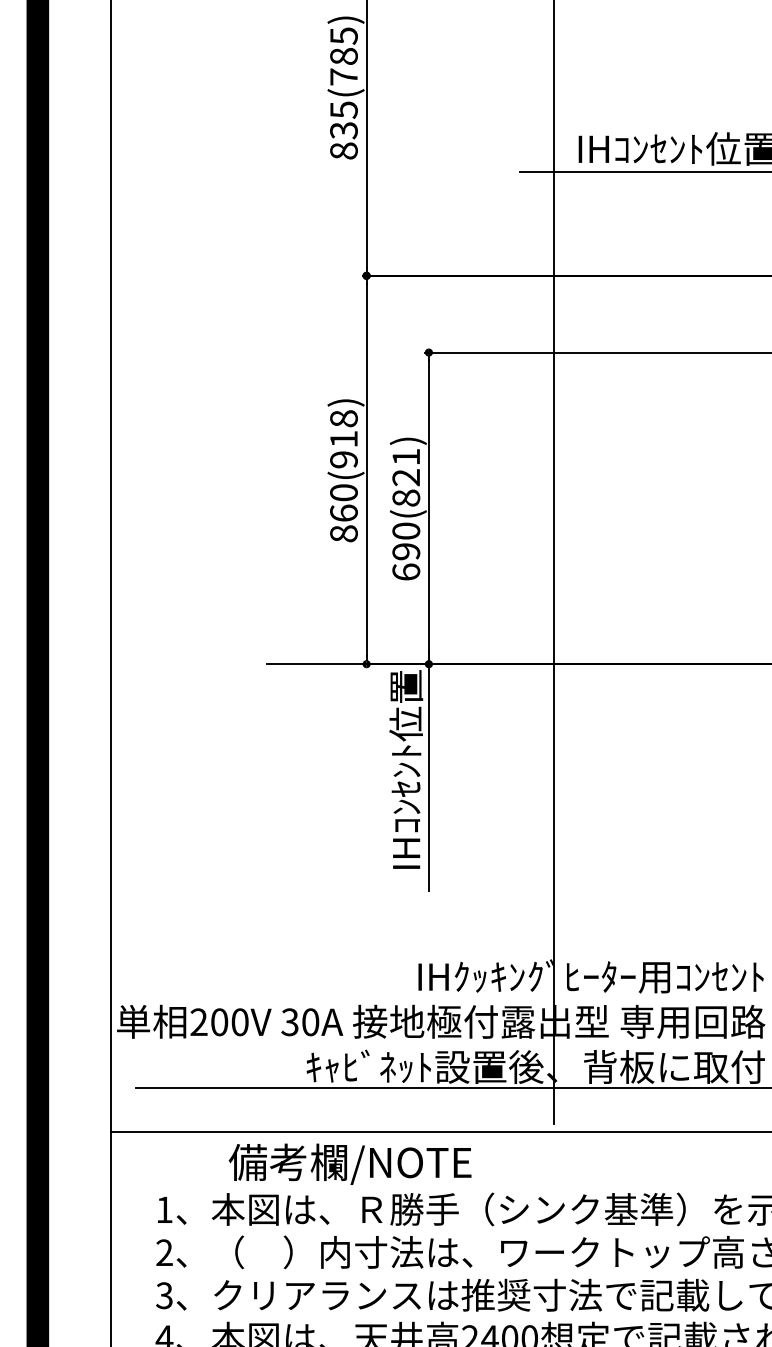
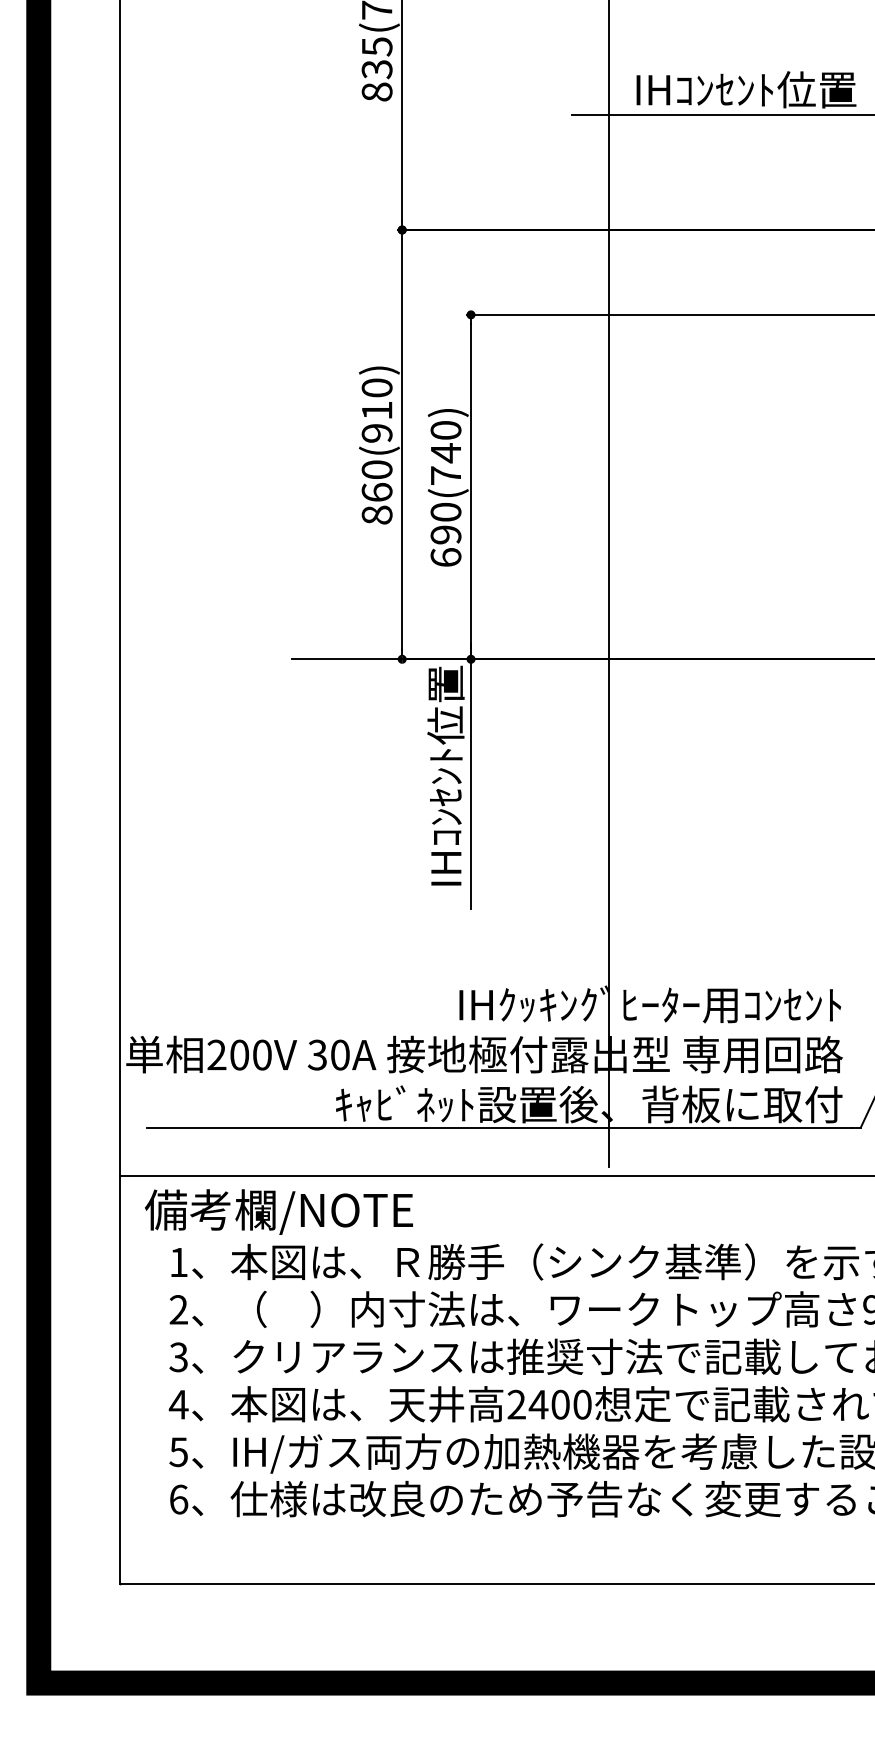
text: (343, 418) -> (376, 387), 860(918) -> 860(910)
text: (405, 478) -> (445, 453), 690(821) -> 690(740)
text: (349, 1163) -> (278, 1211), moved

